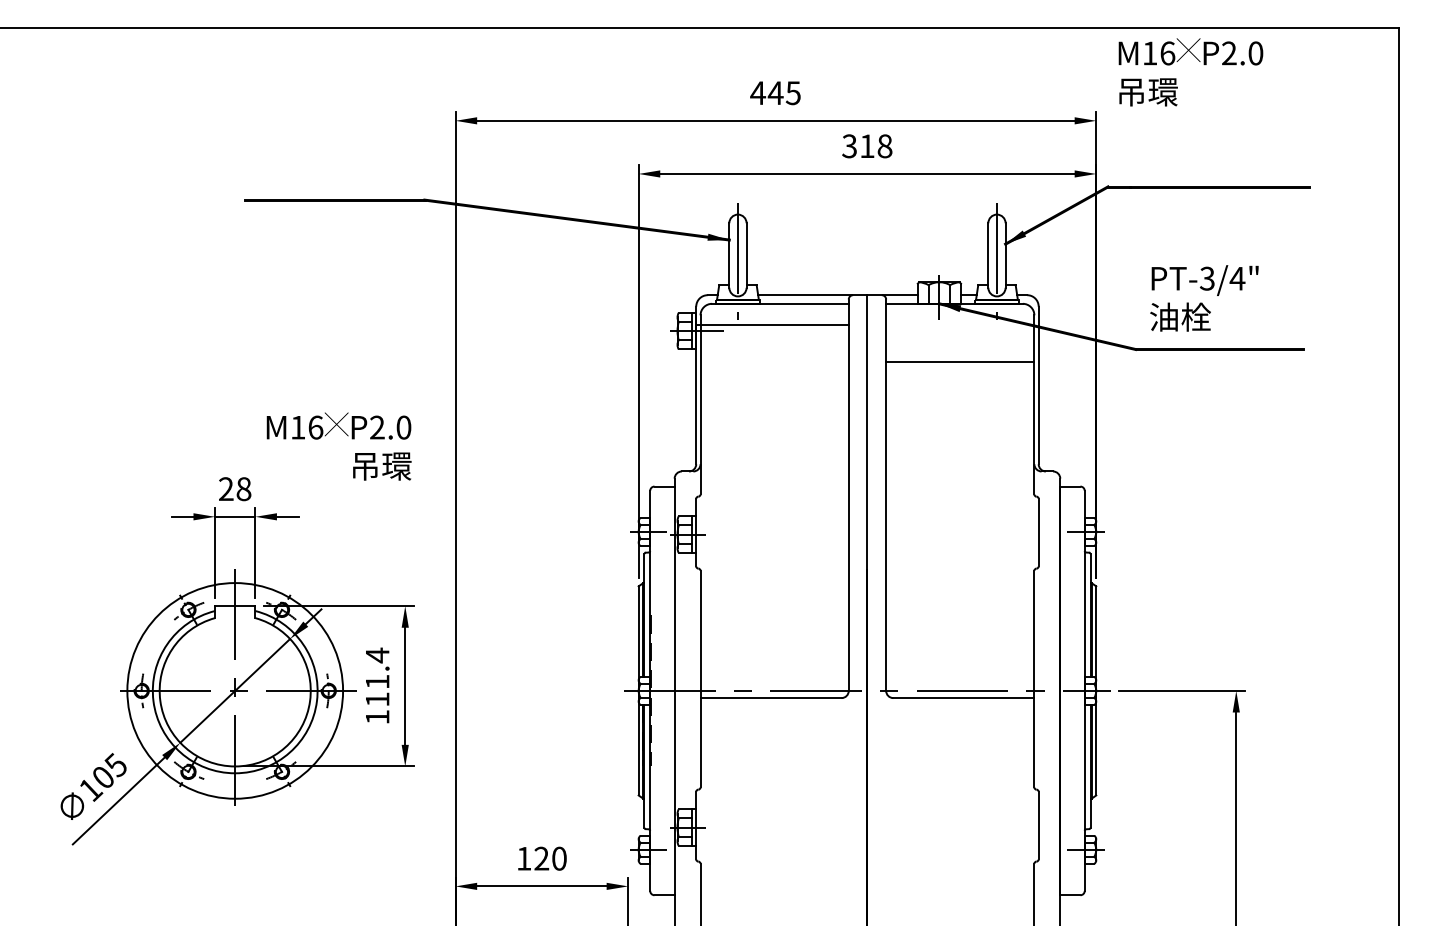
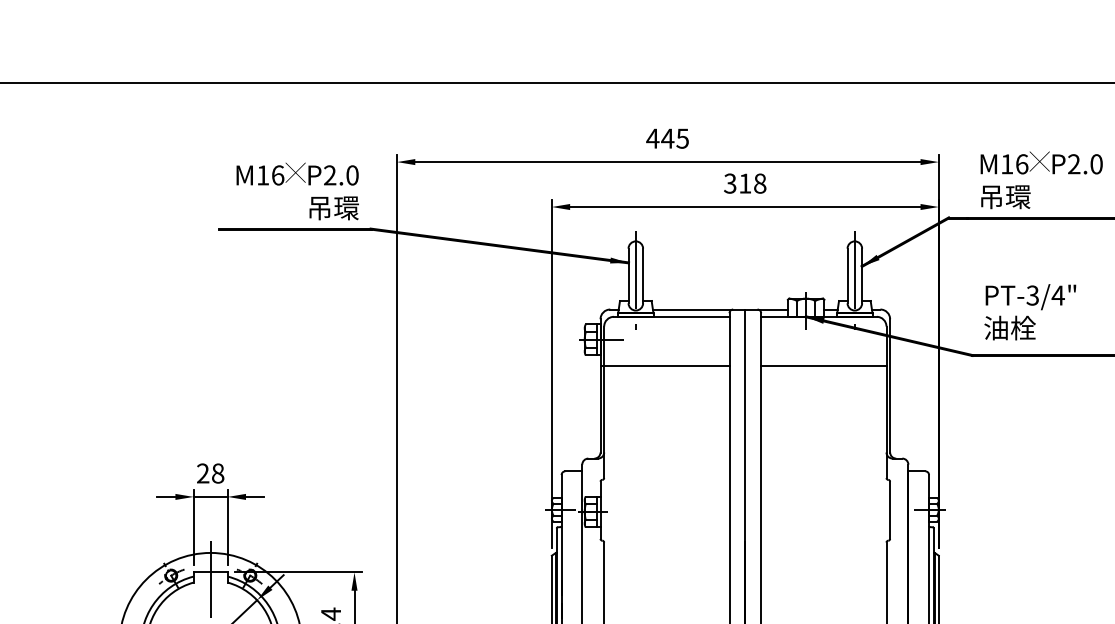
text: (1190, 72) -> (1041, 180), moved
line: (772, 324) -> (665, 365), moved
text: (338, 446) -> (297, 191), moved

